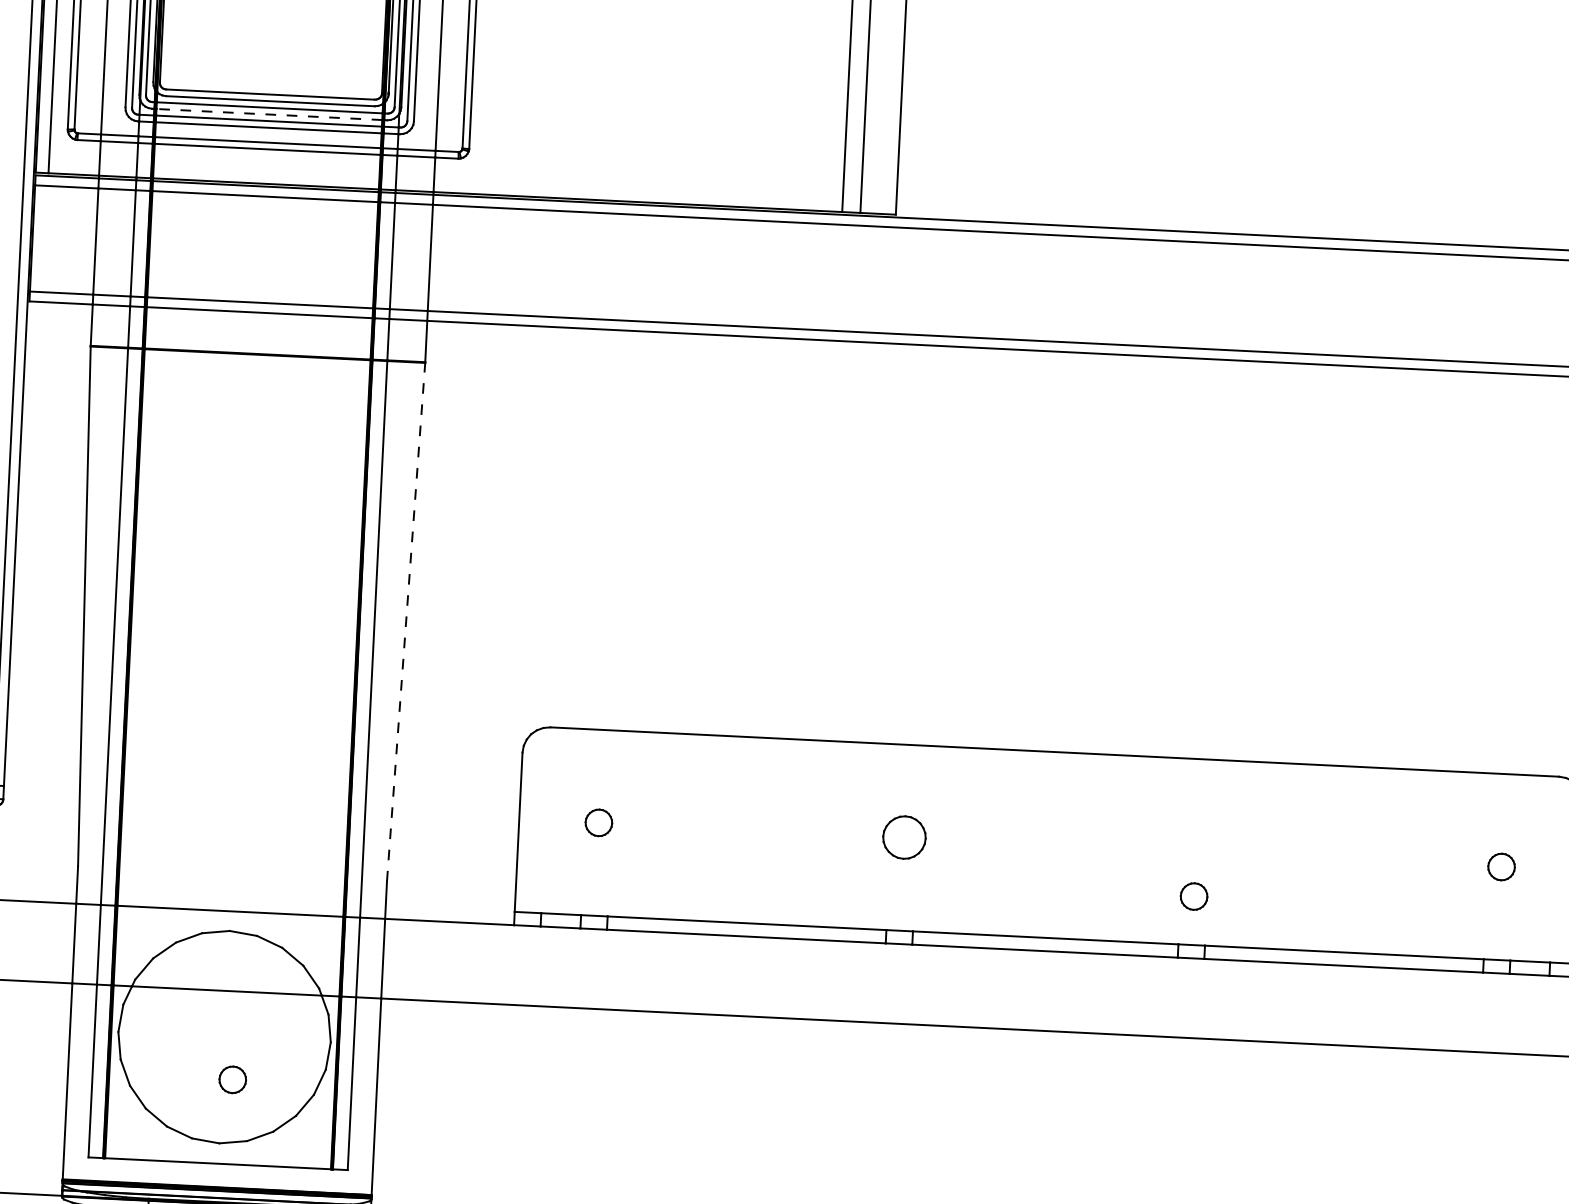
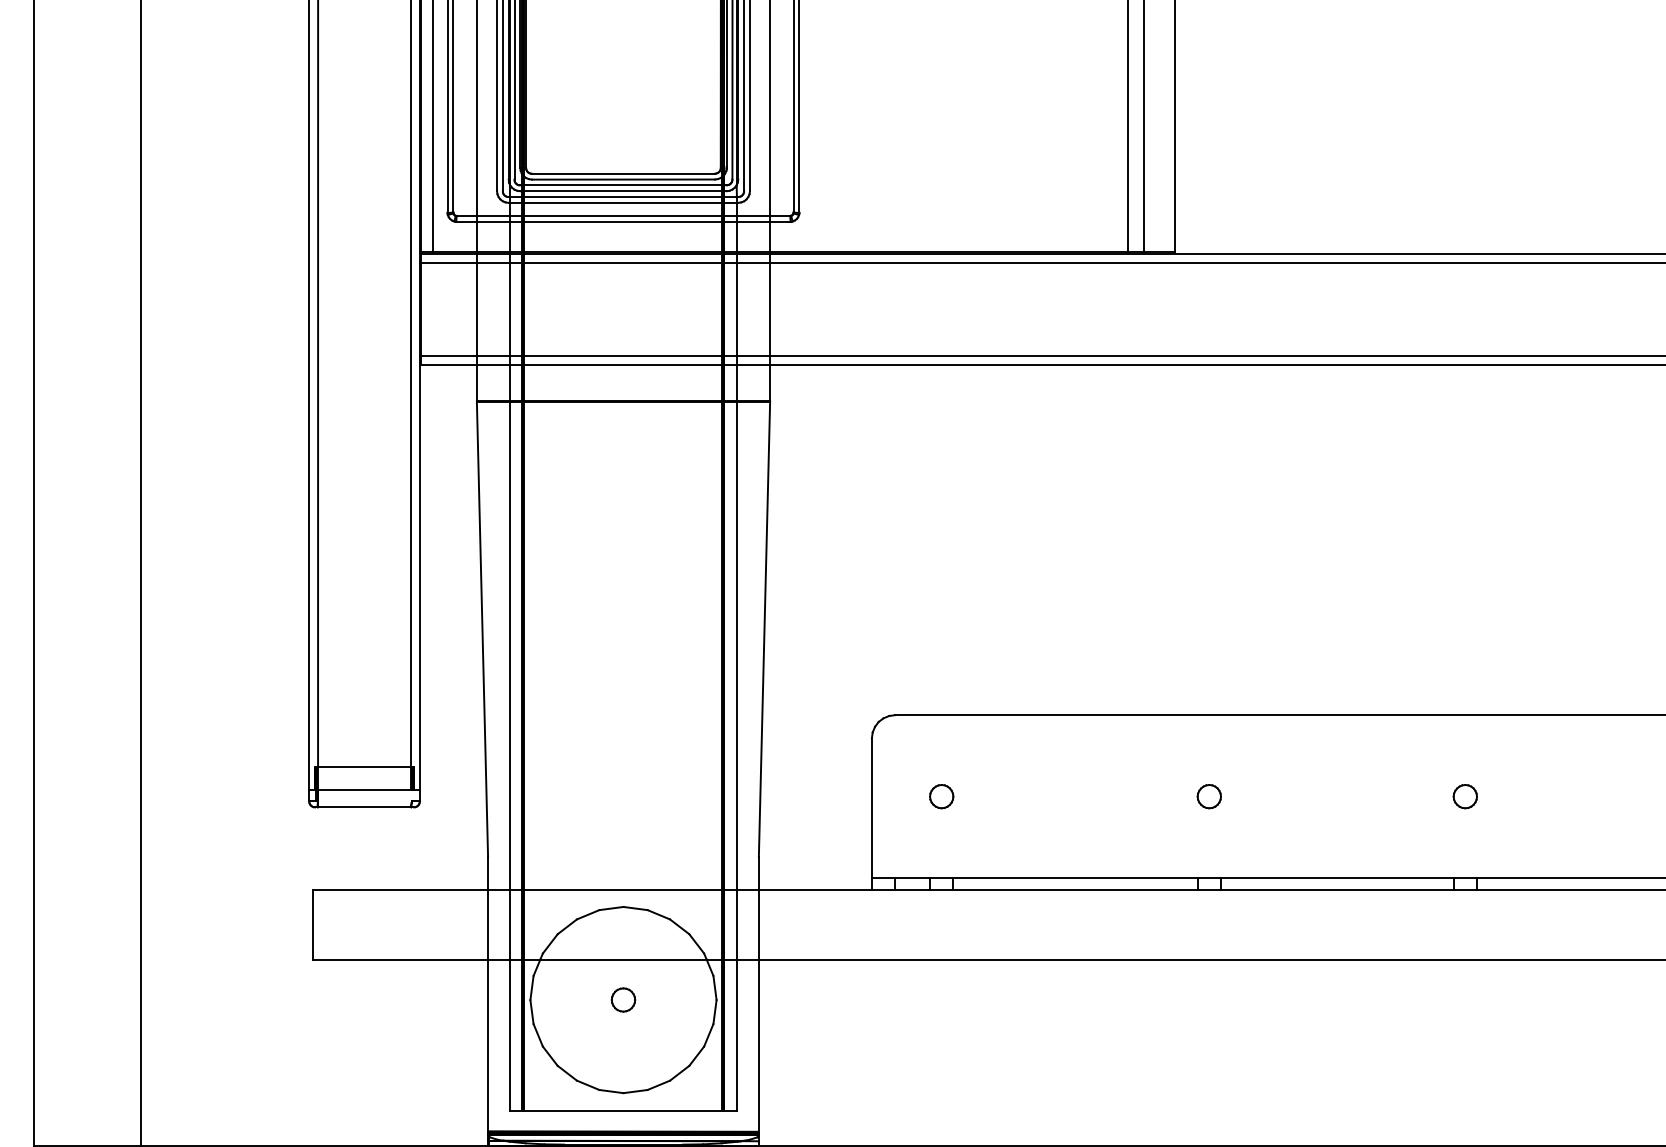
line: (269, 114) -> (623, 191), dashed -> solid
line: (406, 622) -> (764, 629), dashed -> solid
part: (903, 837) -> (1208, 796), size x0.62
part: (1193, 896) -> (1464, 796), moved
part: (232, 1079) -> (623, 999), moved

